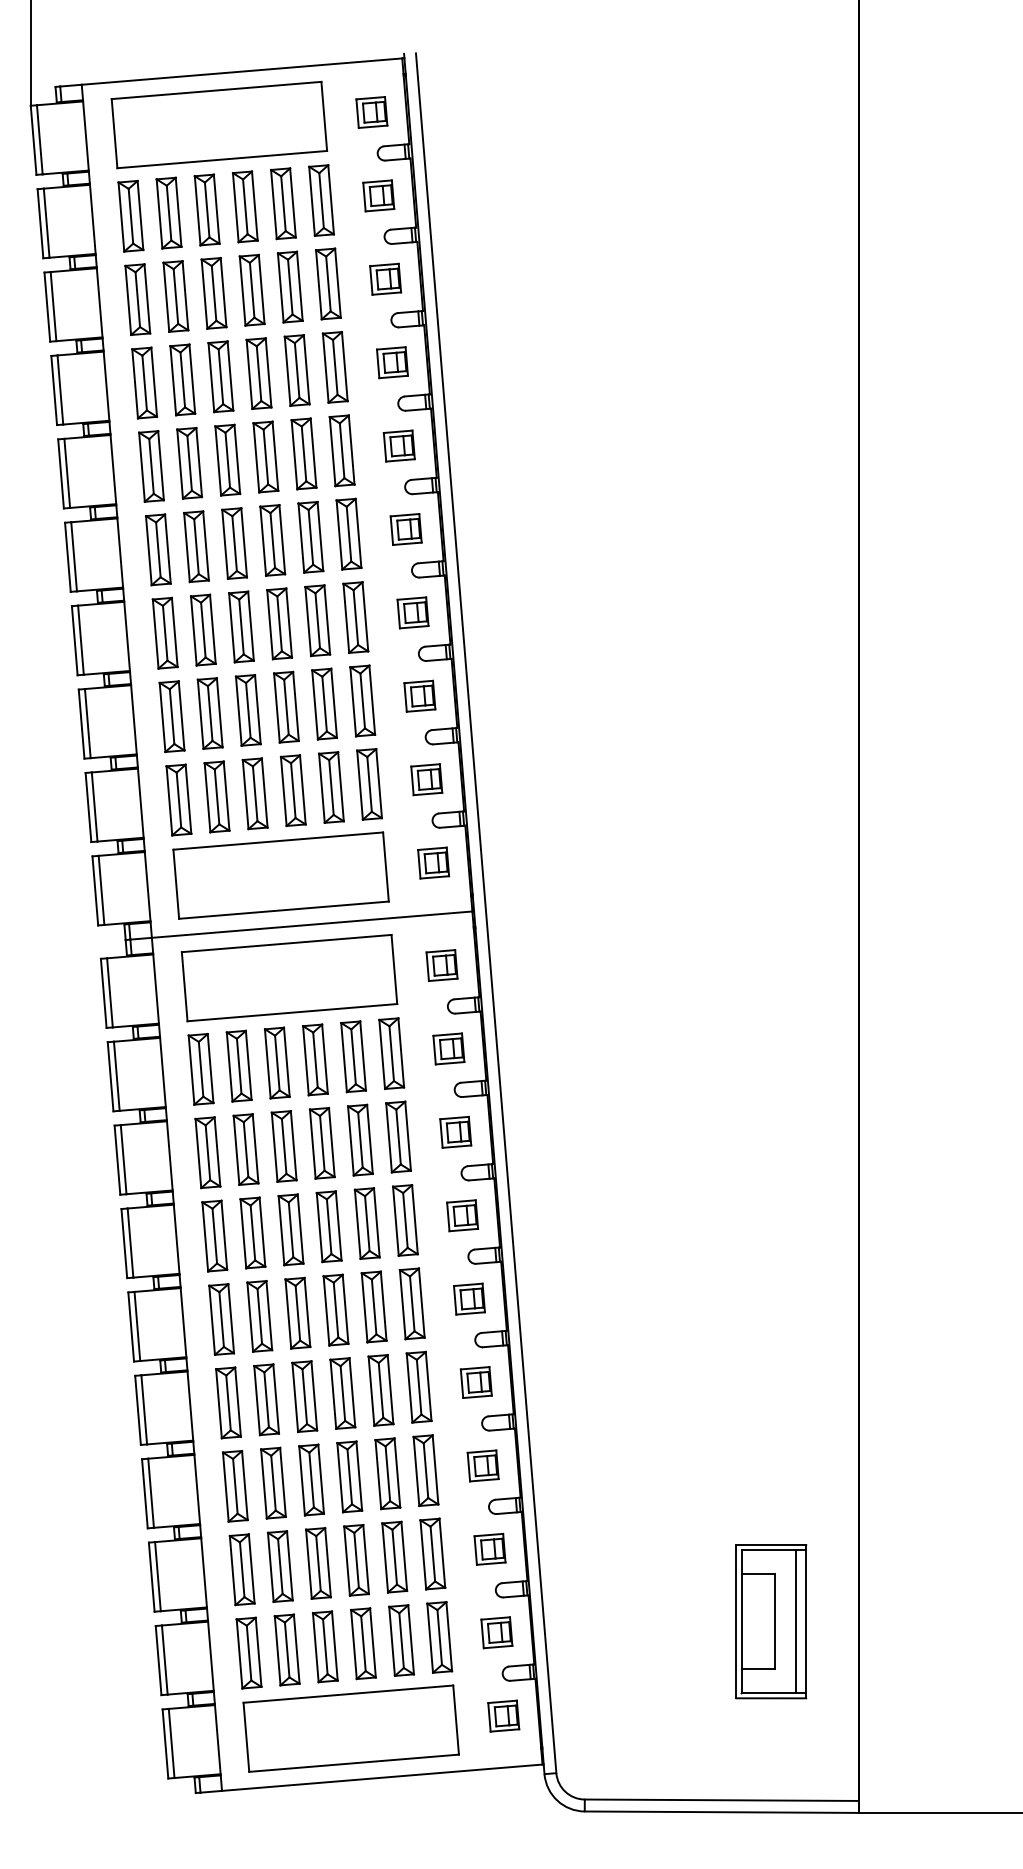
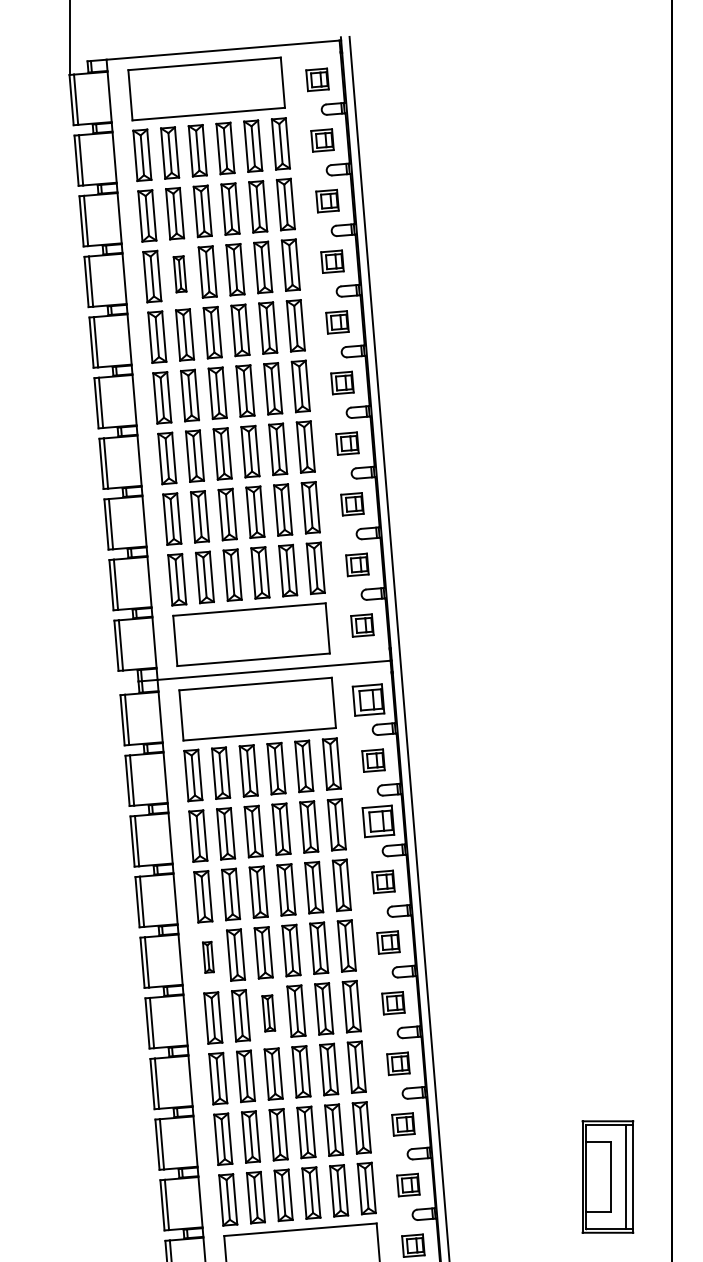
part: (182, 379) -> (179, 273), size x0.7
part: (441, 965) -> (368, 700), size x1.4
part: (455, 1131) -> (378, 820), size x1.4
part: (221, 1319) -> (208, 957), size x0.6
part: (304, 1396) -> (268, 1013), size x0.7

